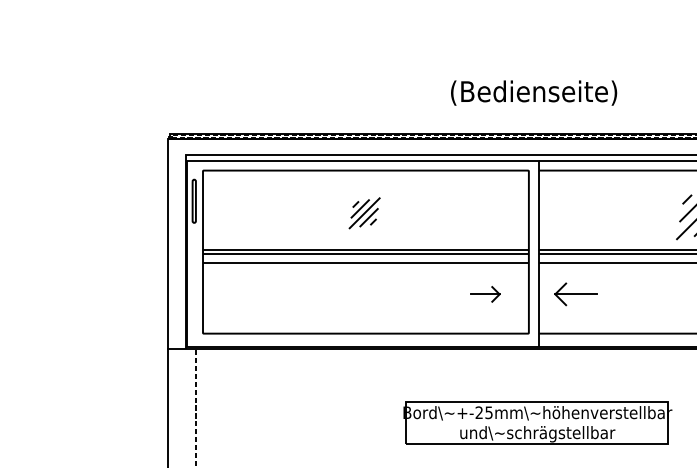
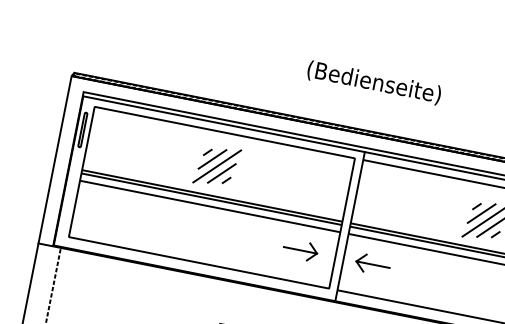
text: (534, 92) -> (374, 82), moved
part: (364, 213) -> (216, 166), size x1.67
part: (484, 294) -> (299, 250), size x1.43

